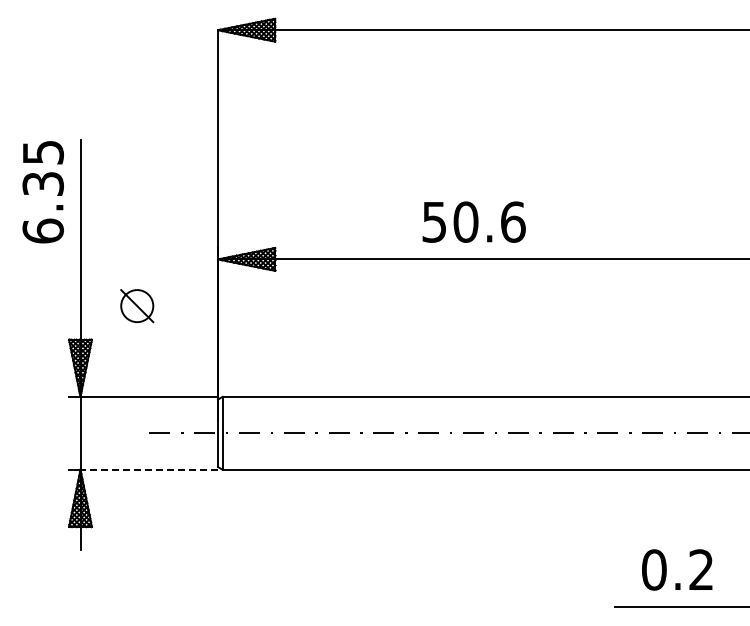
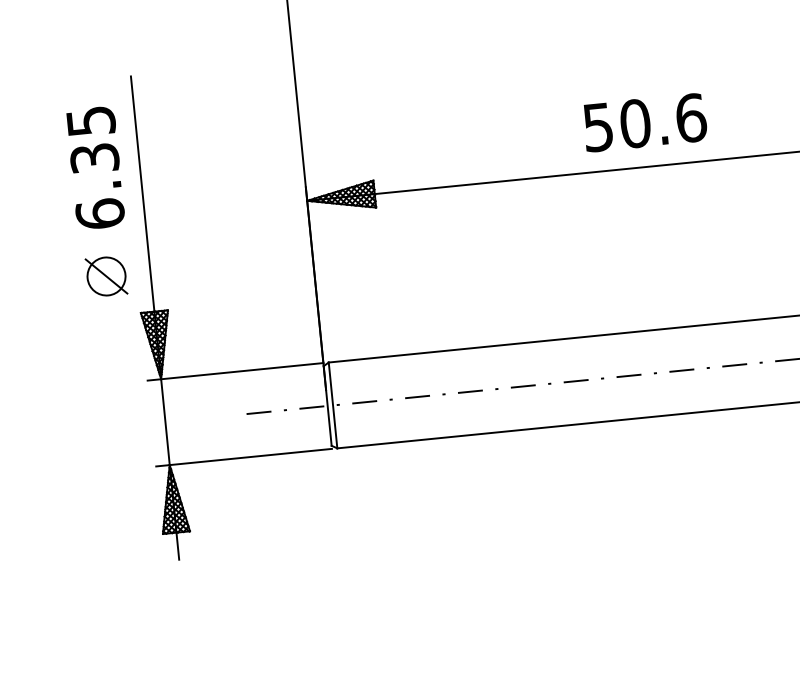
text: (42, 192) -> (94, 168), moved
text: (473, 221) -> (644, 122), moved
part: (137, 306) -> (106, 276), moved
line: (149, 469) -> (251, 456), dashed -> solid

